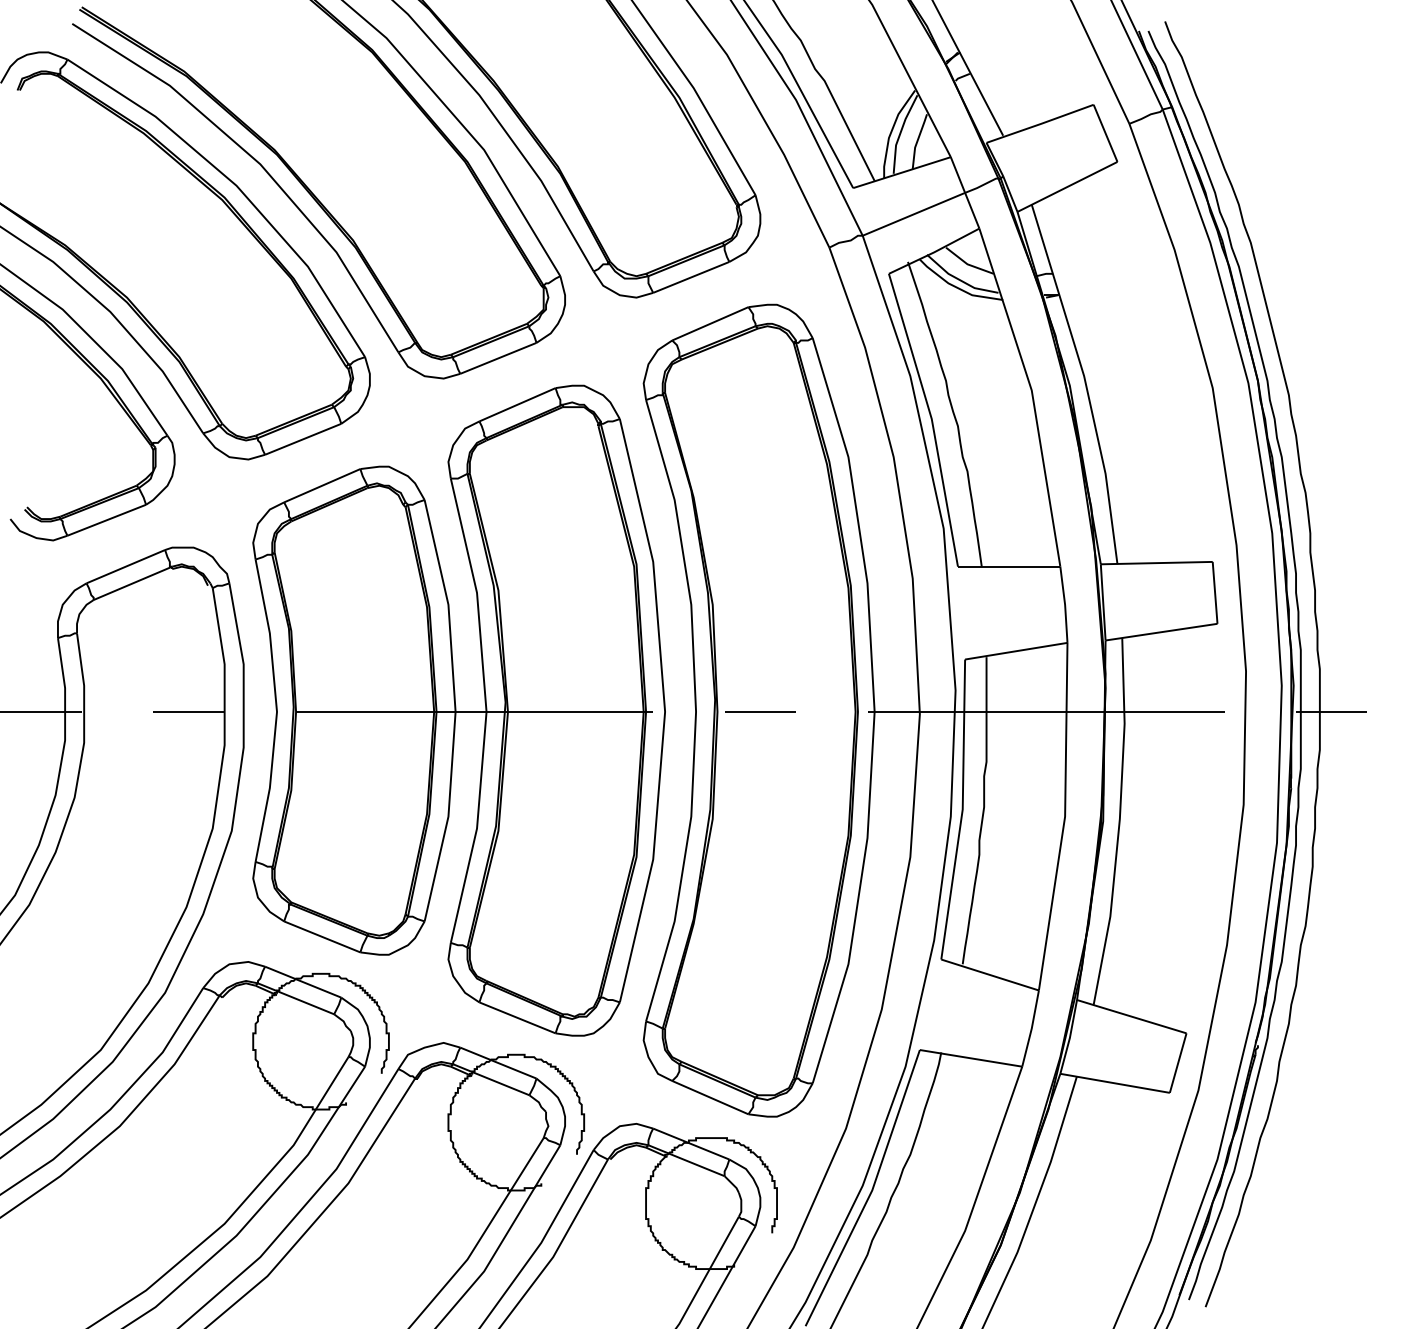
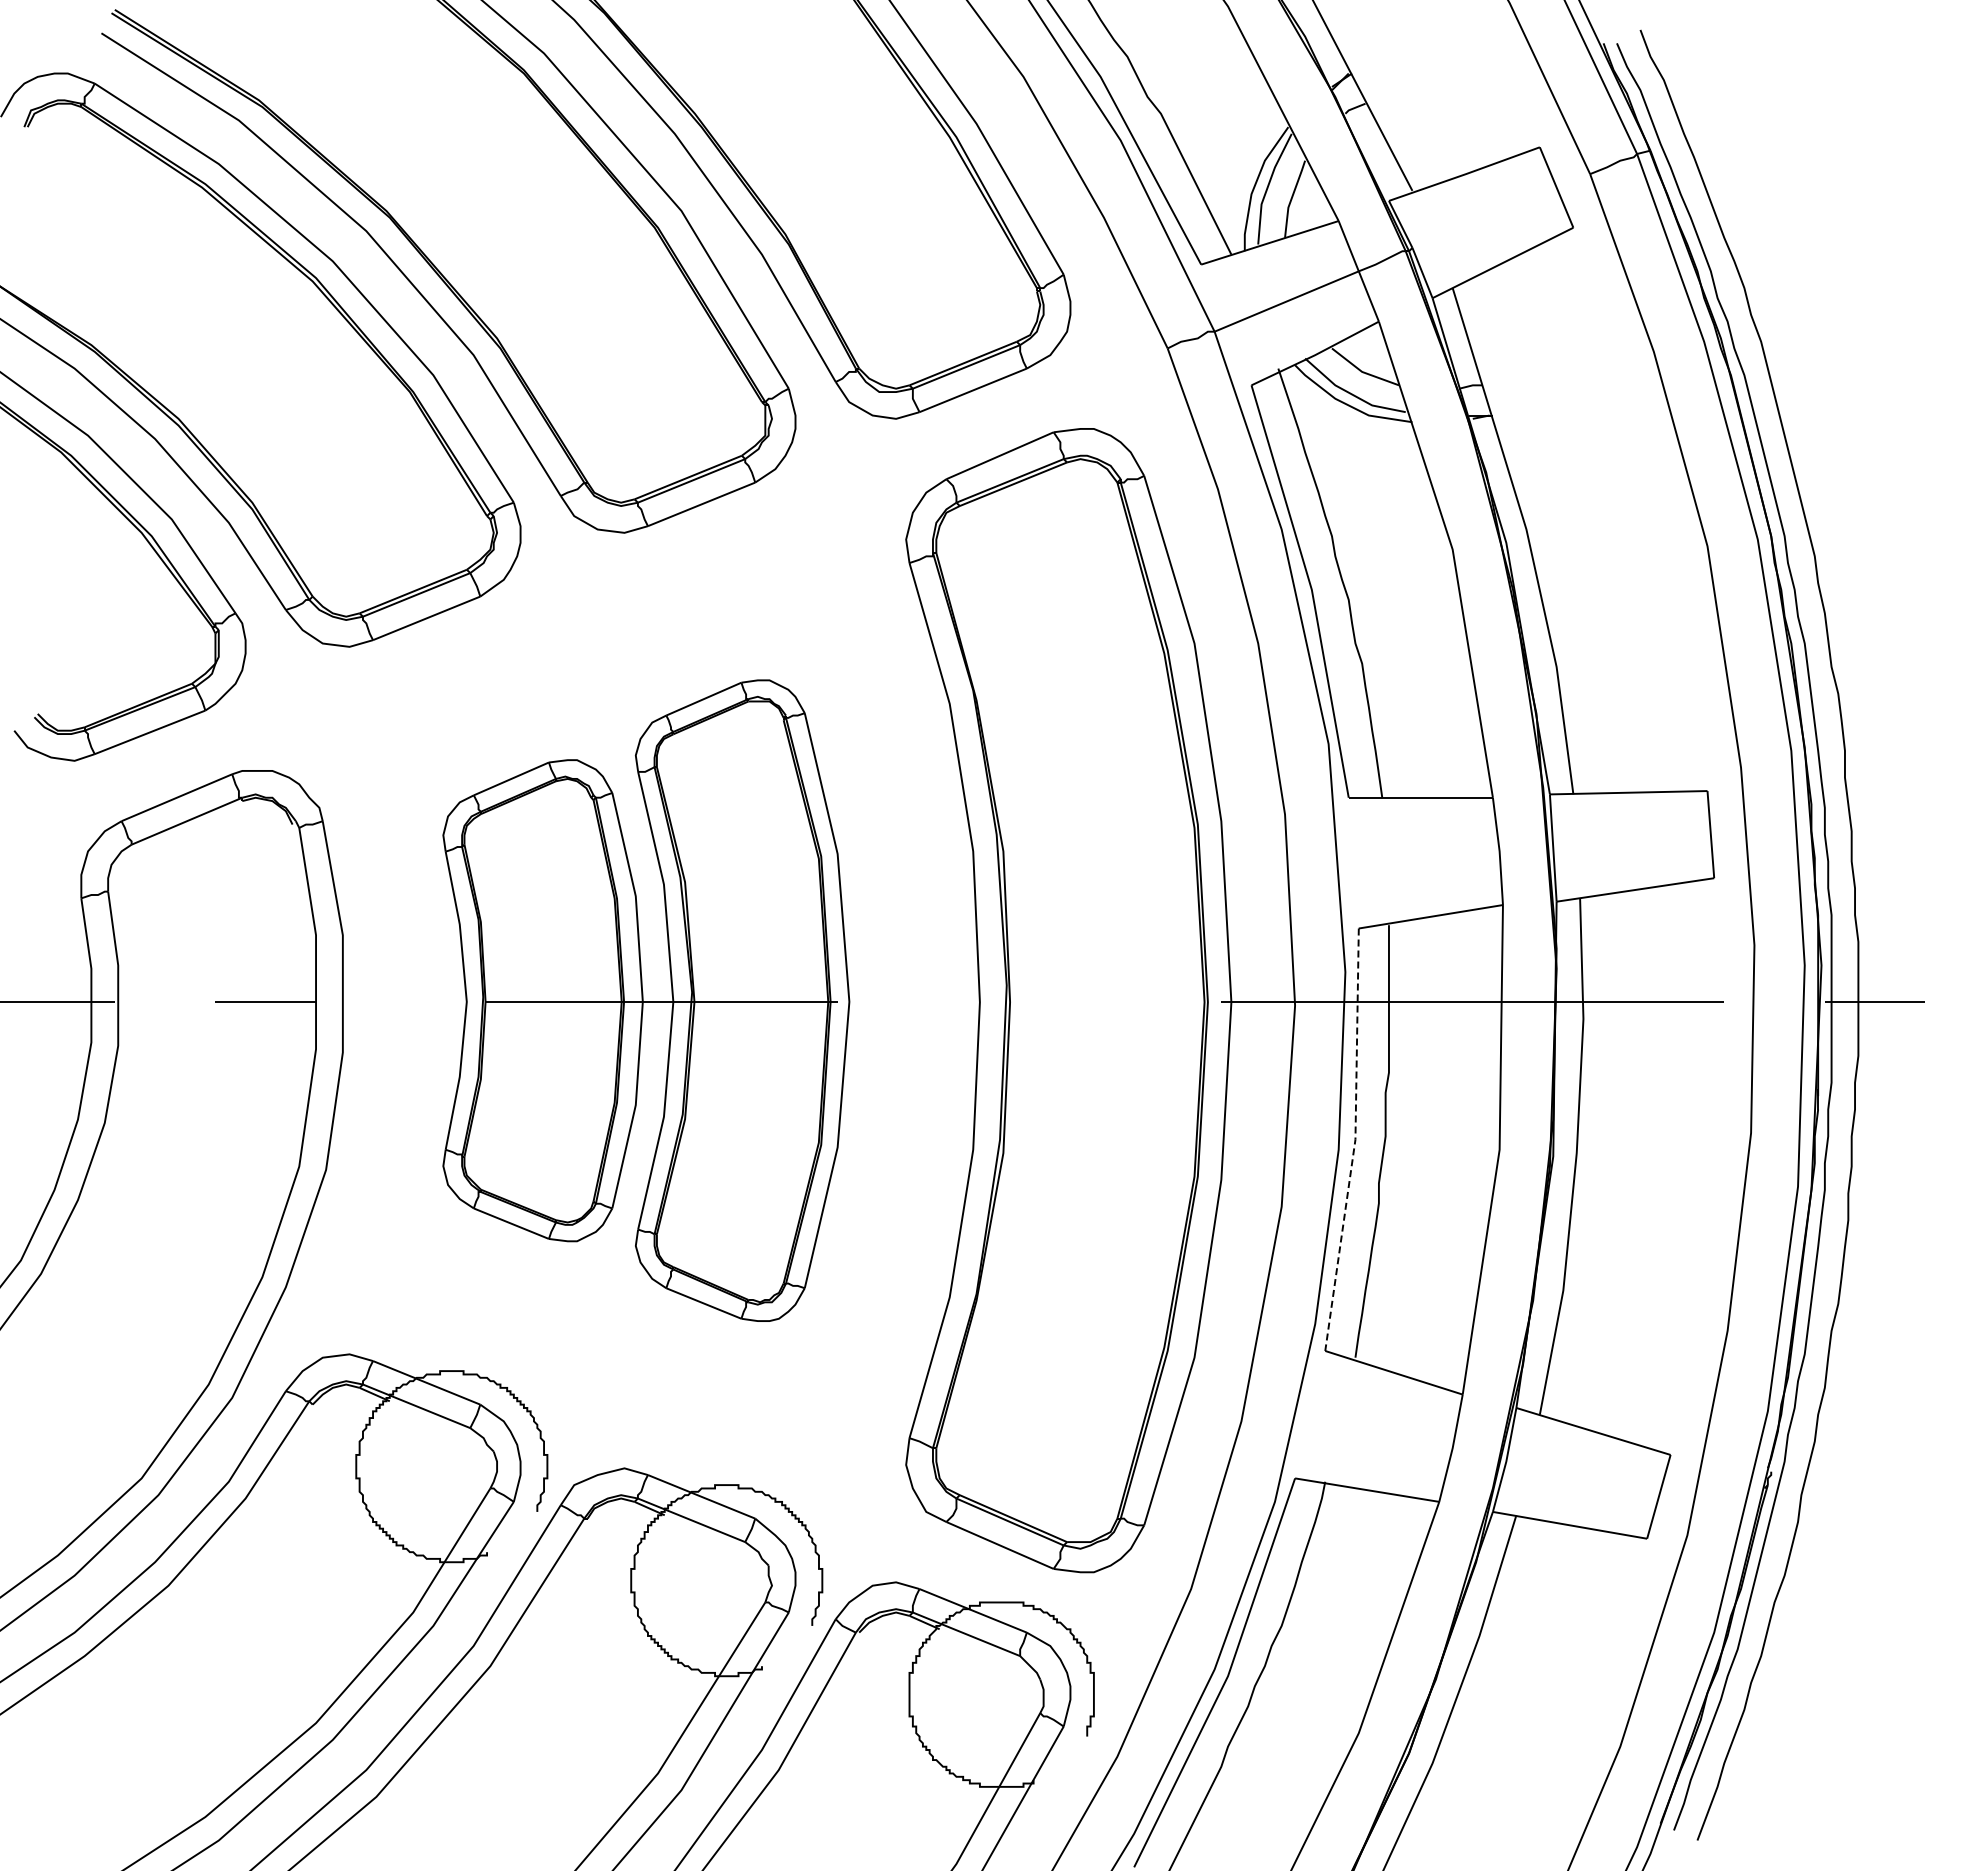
part: (459, 710) -> (646, 1000), size x0.7
line: (760, 711) -> (1070, 1001), removed
line: (962, 810) -> (1355, 1140), solid -> dashed

